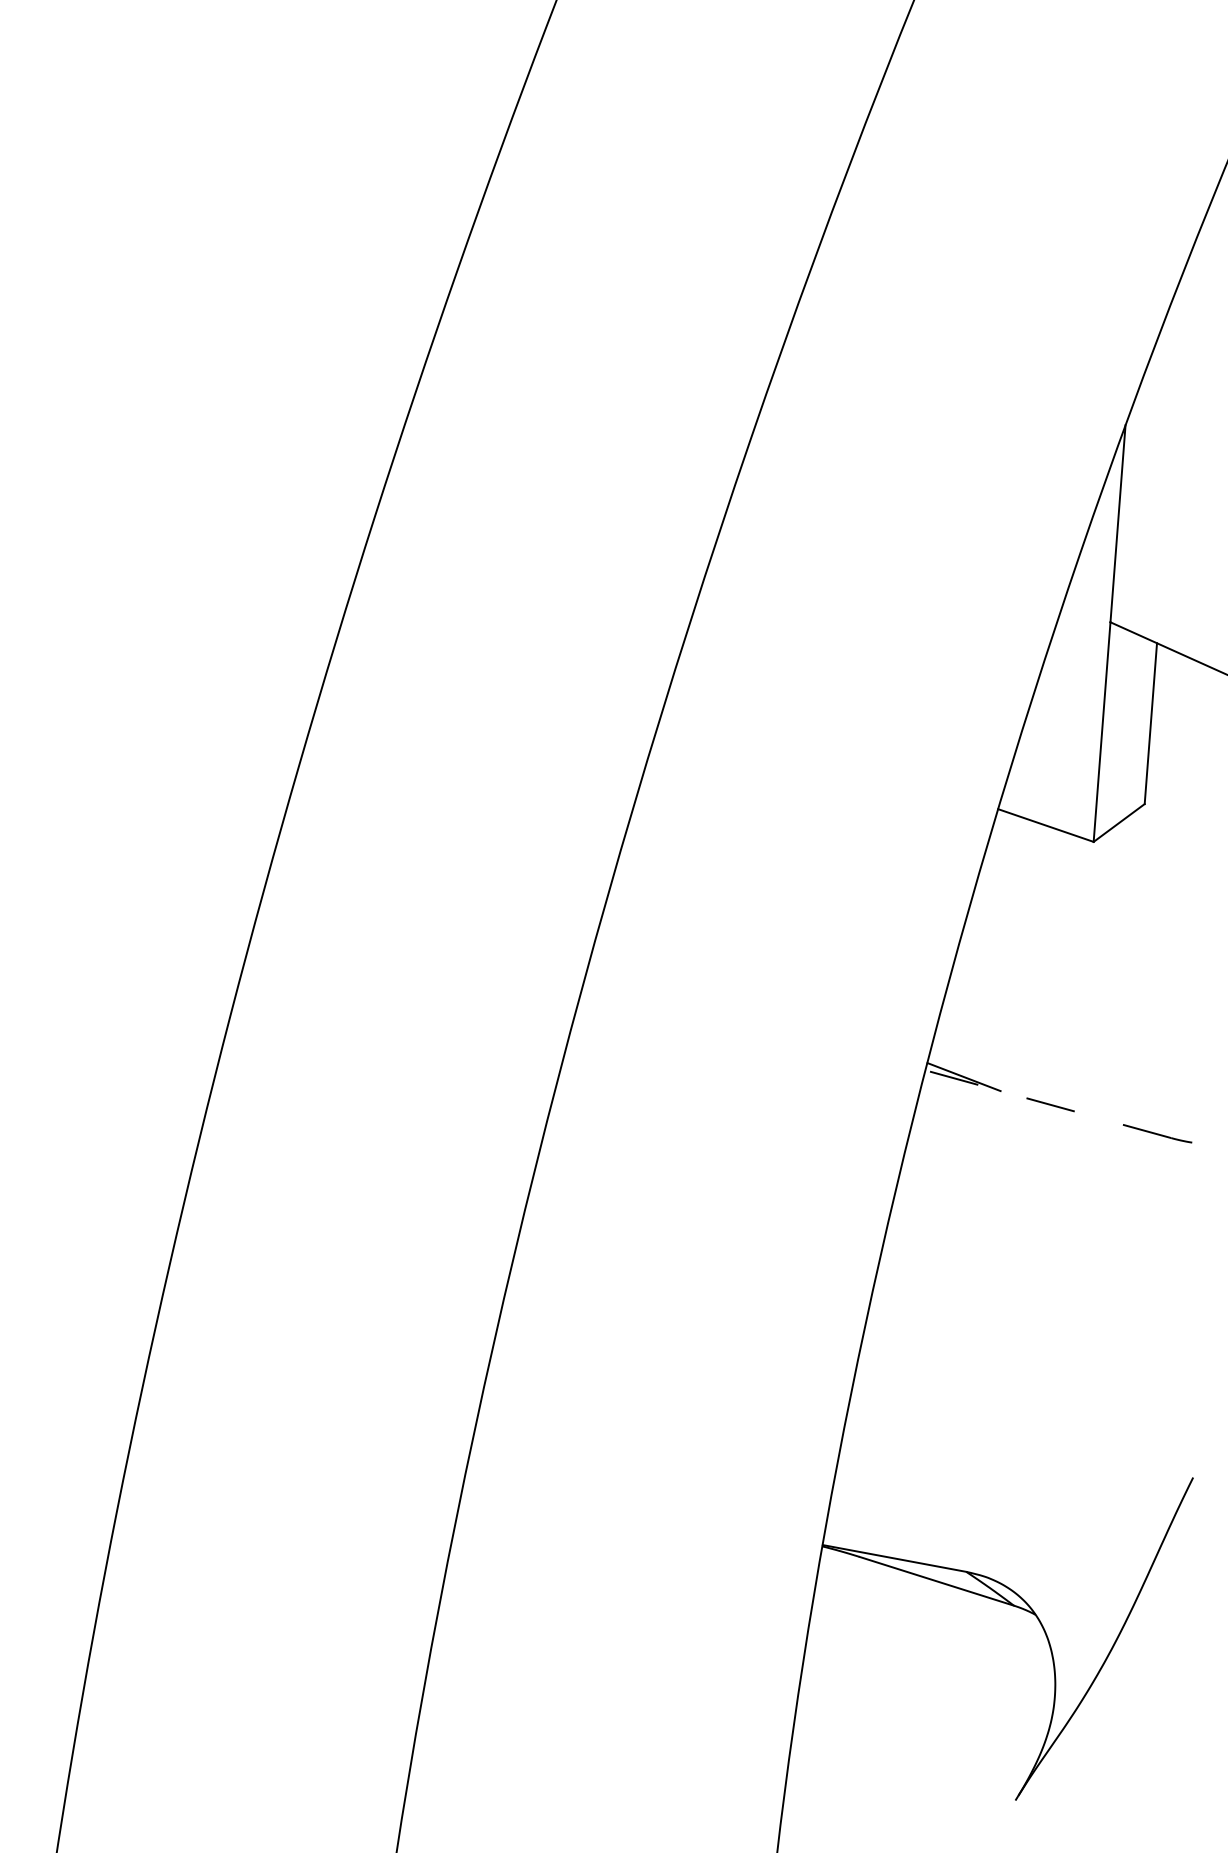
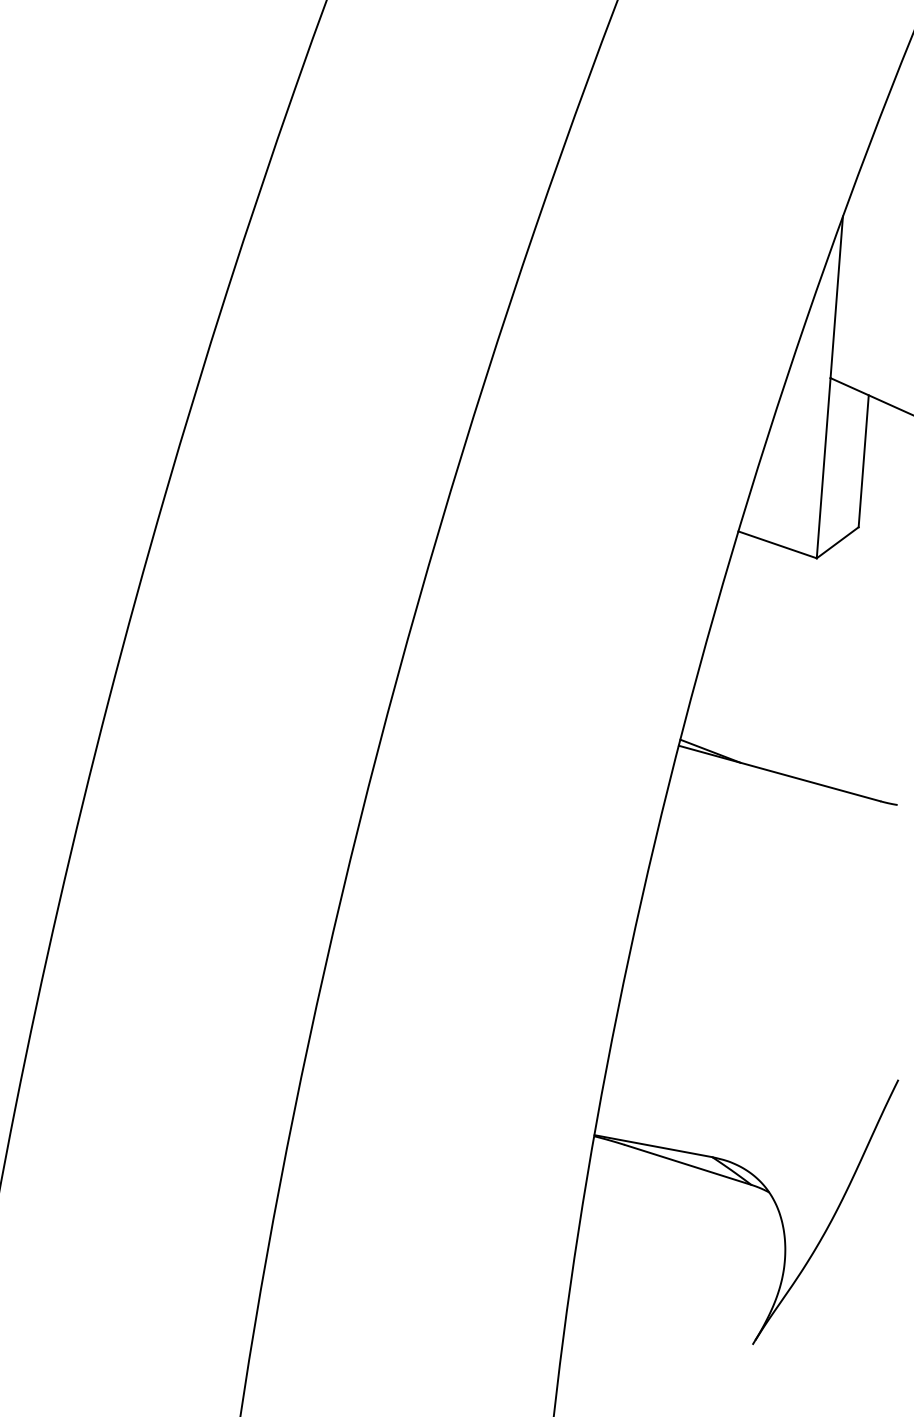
line: (1047, 1104) -> (778, 773), dashed -> solid

